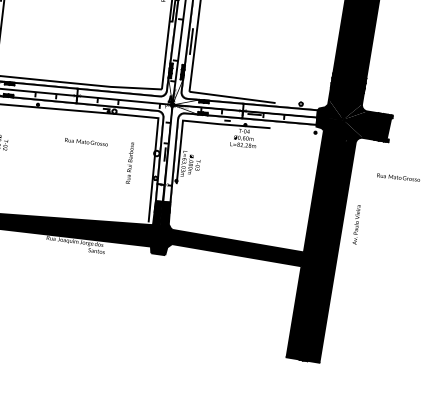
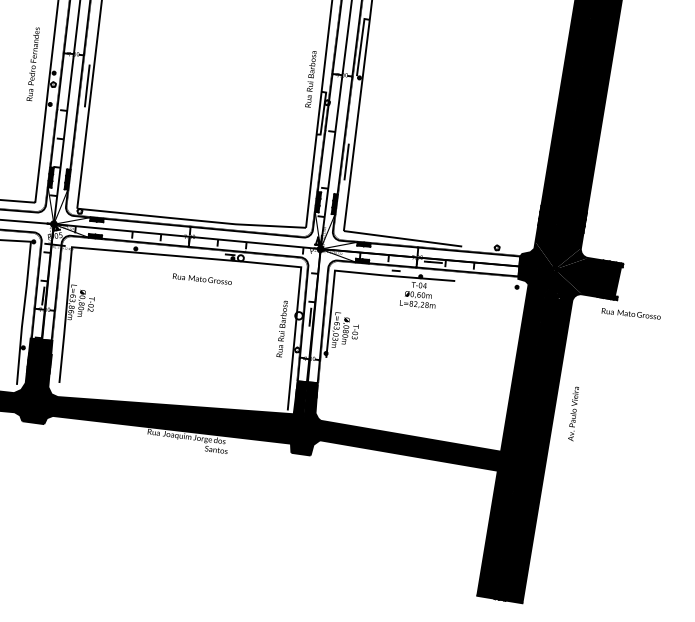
text: (85, 141) -> (201, 278), moved
text: (129, 162) -> (281, 328), moved
text: (398, 177) -> (630, 313), moved

